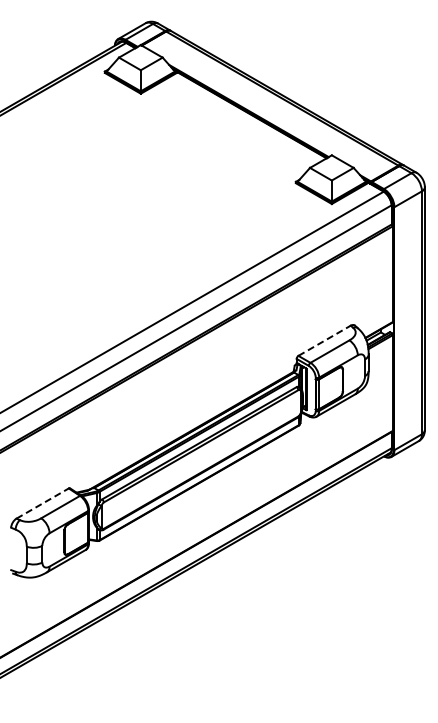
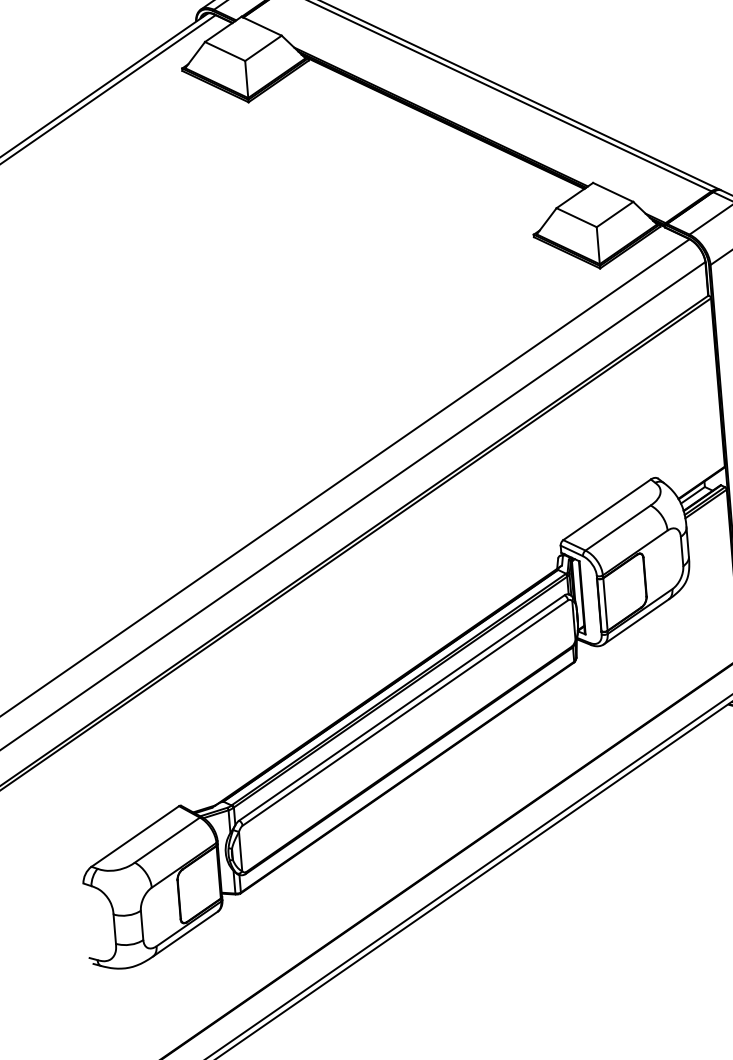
line: (325, 340) -> (608, 509), dashed -> solid
line: (43, 503) -> (136, 836), dashed -> solid

